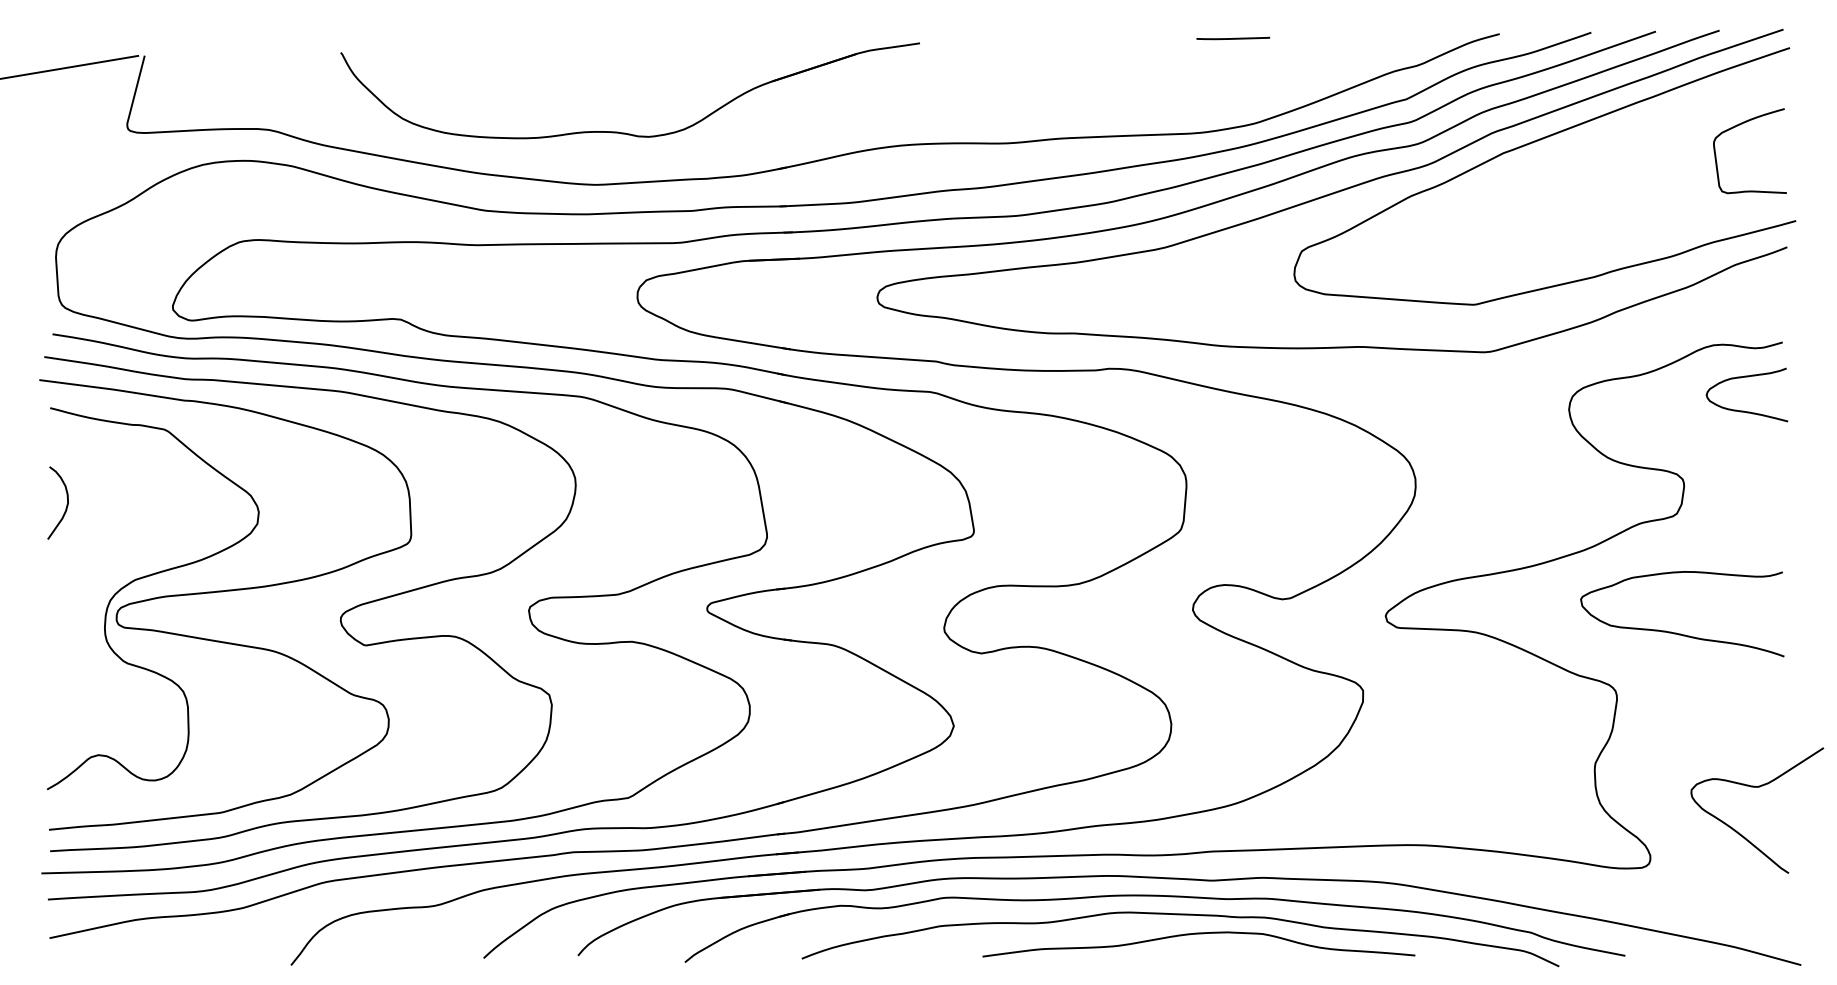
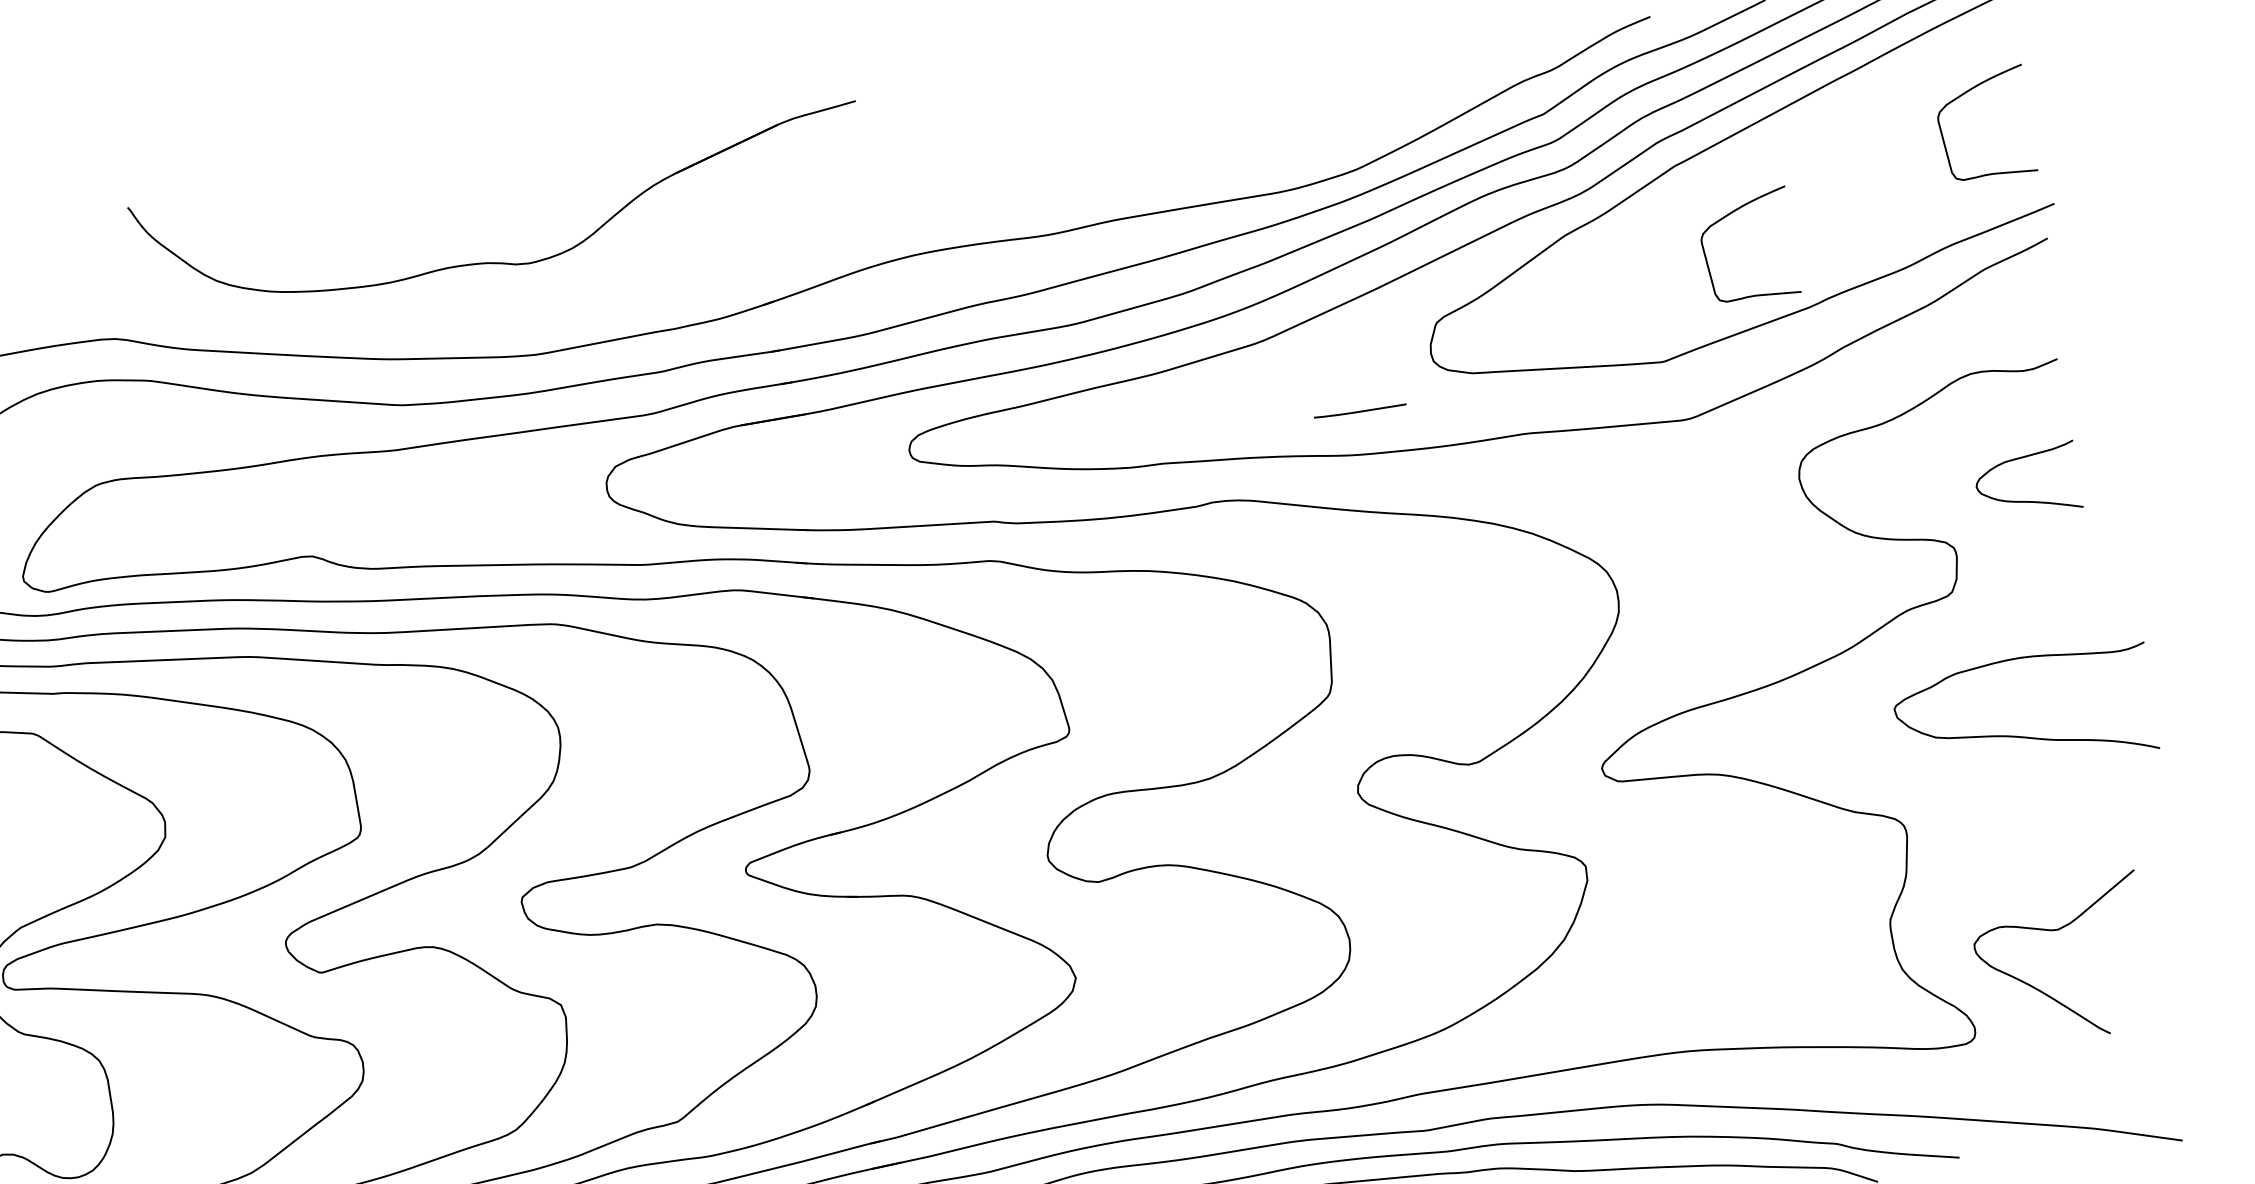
line: (1233, 38) -> (1360, 411), moved
part: (625, 132) -> (499, 261), moved
curve: (1543, 196) -> (1732, 214), added
curve: (1743, 410) -> (2025, 500), moved
curve: (1676, 632) -> (2020, 735), moved
curve: (1757, 787) -> (2057, 930), moved

